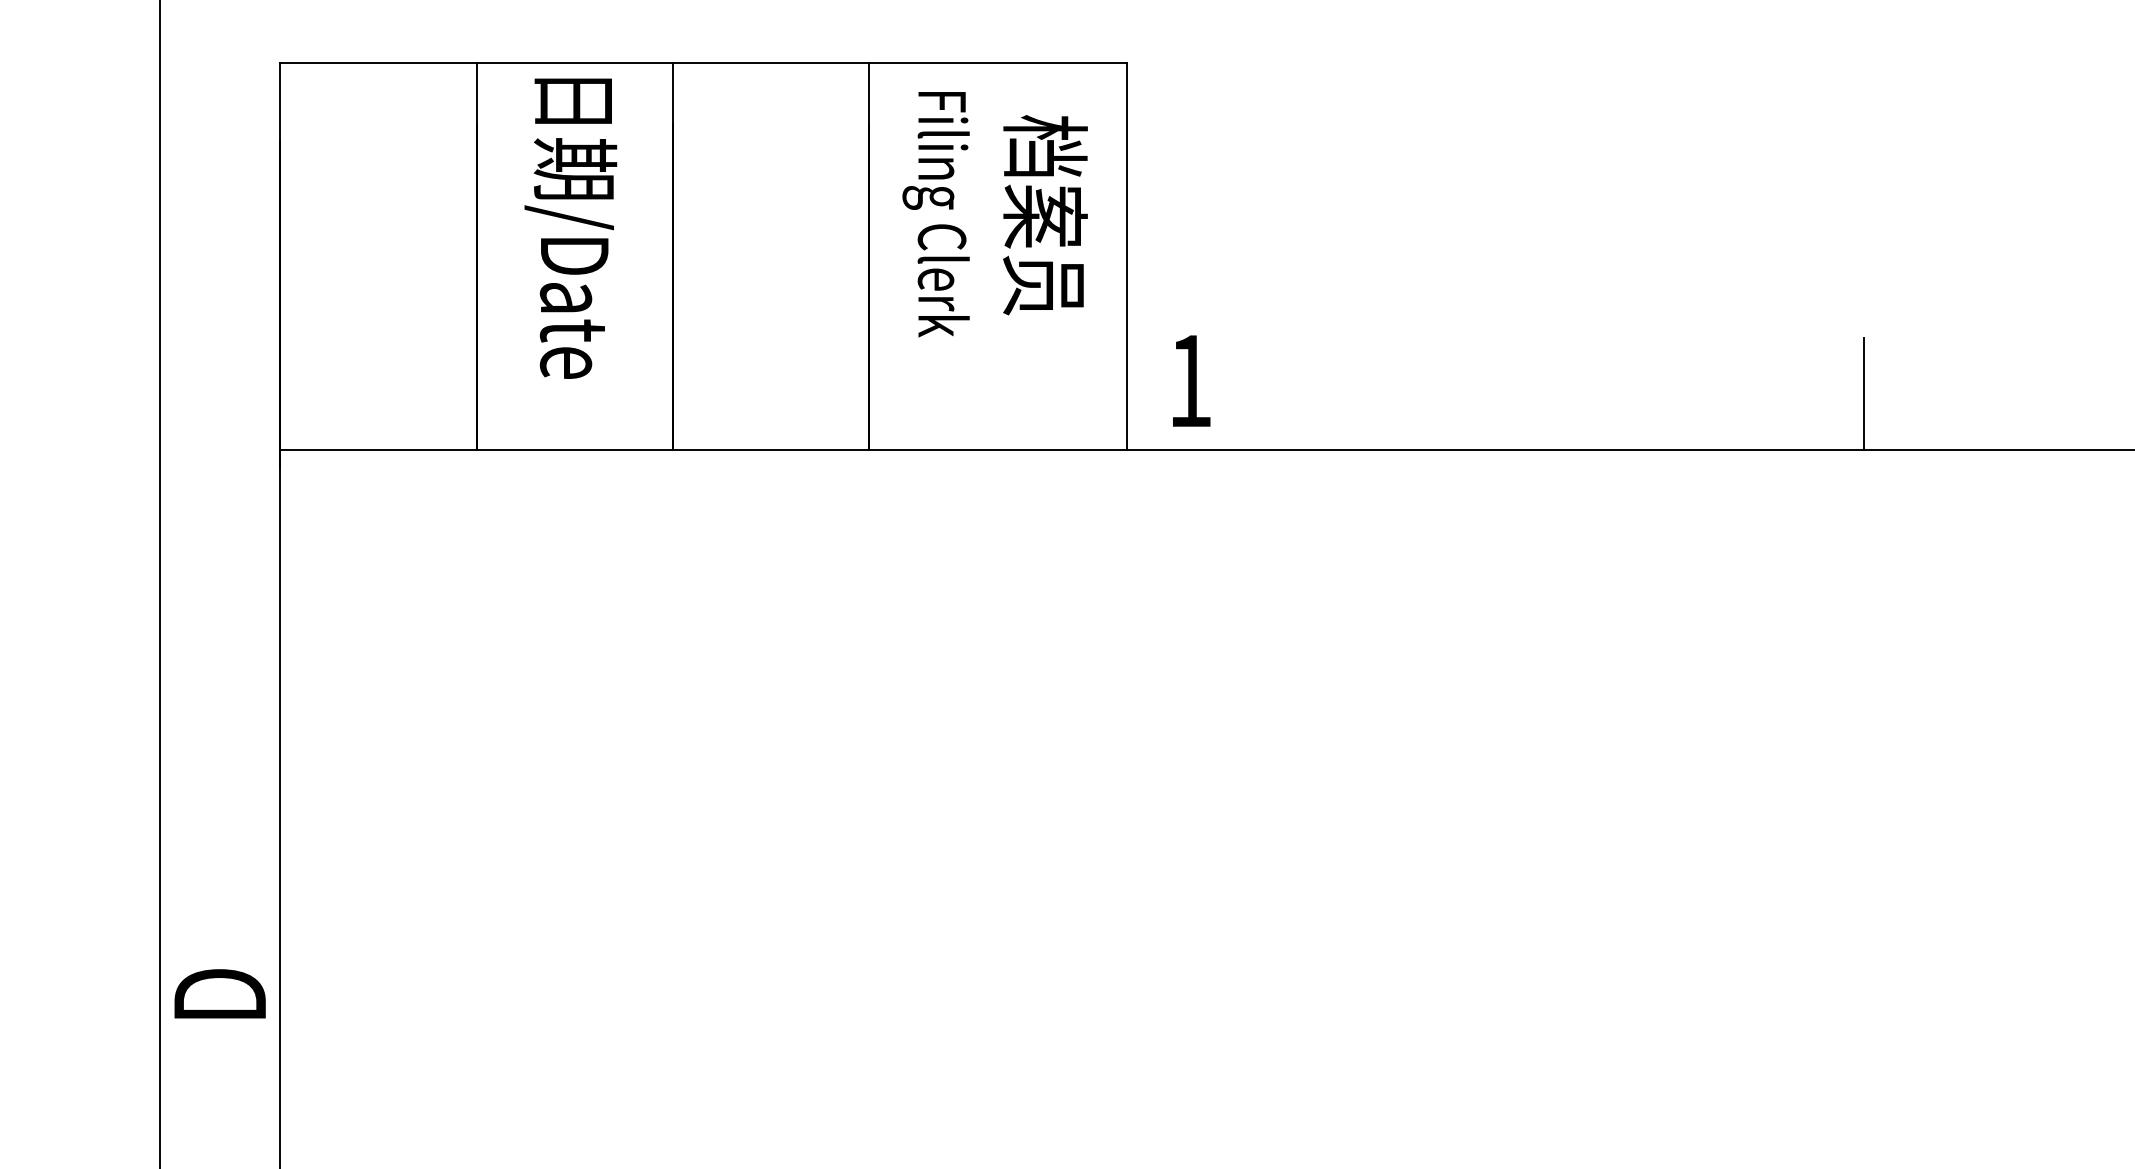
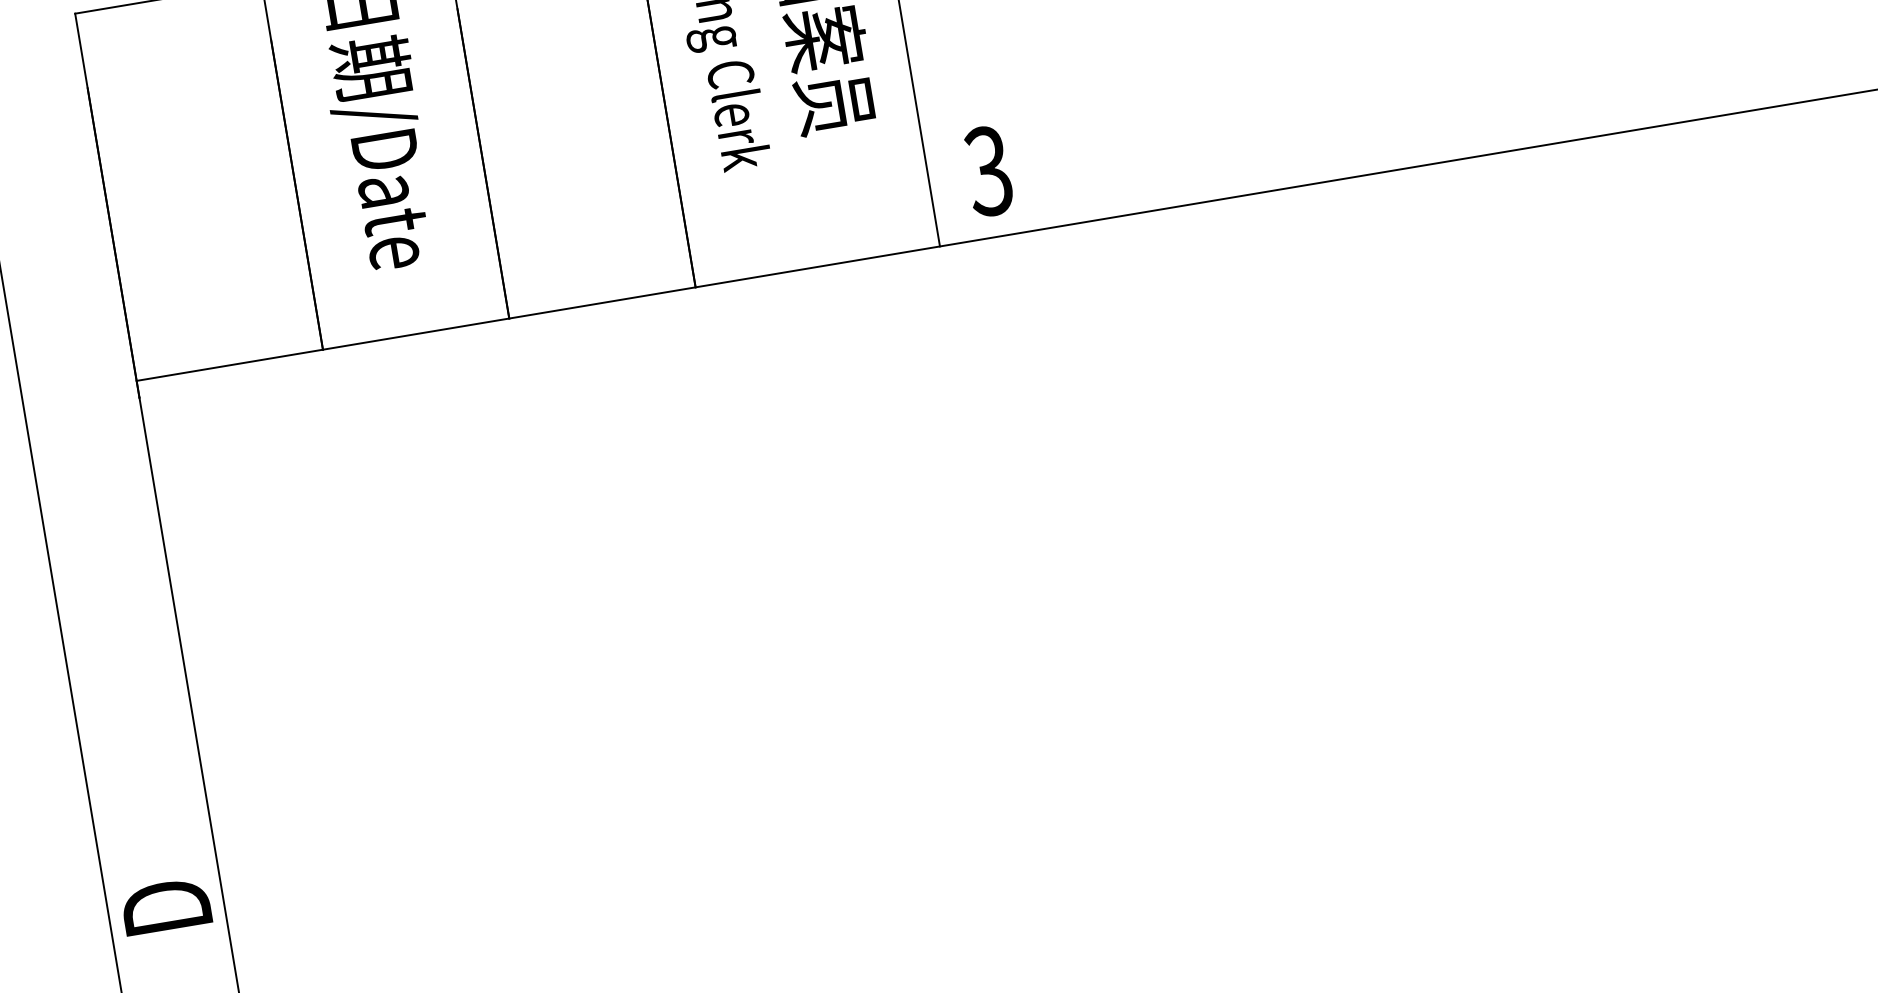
text: (1189, 380) -> (988, 170), 1 -> 3
line: (1863, 393) -> (1629, 76), removed

